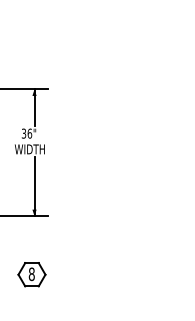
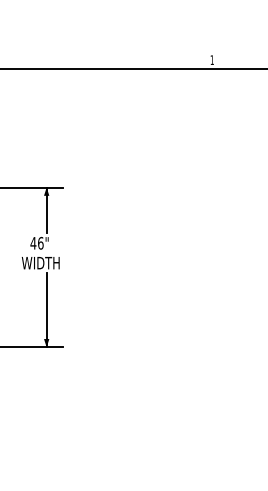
text: (24, 133) -> (33, 242), 36" -> 46"
part: (32, 274) -> (43, 420), removed

